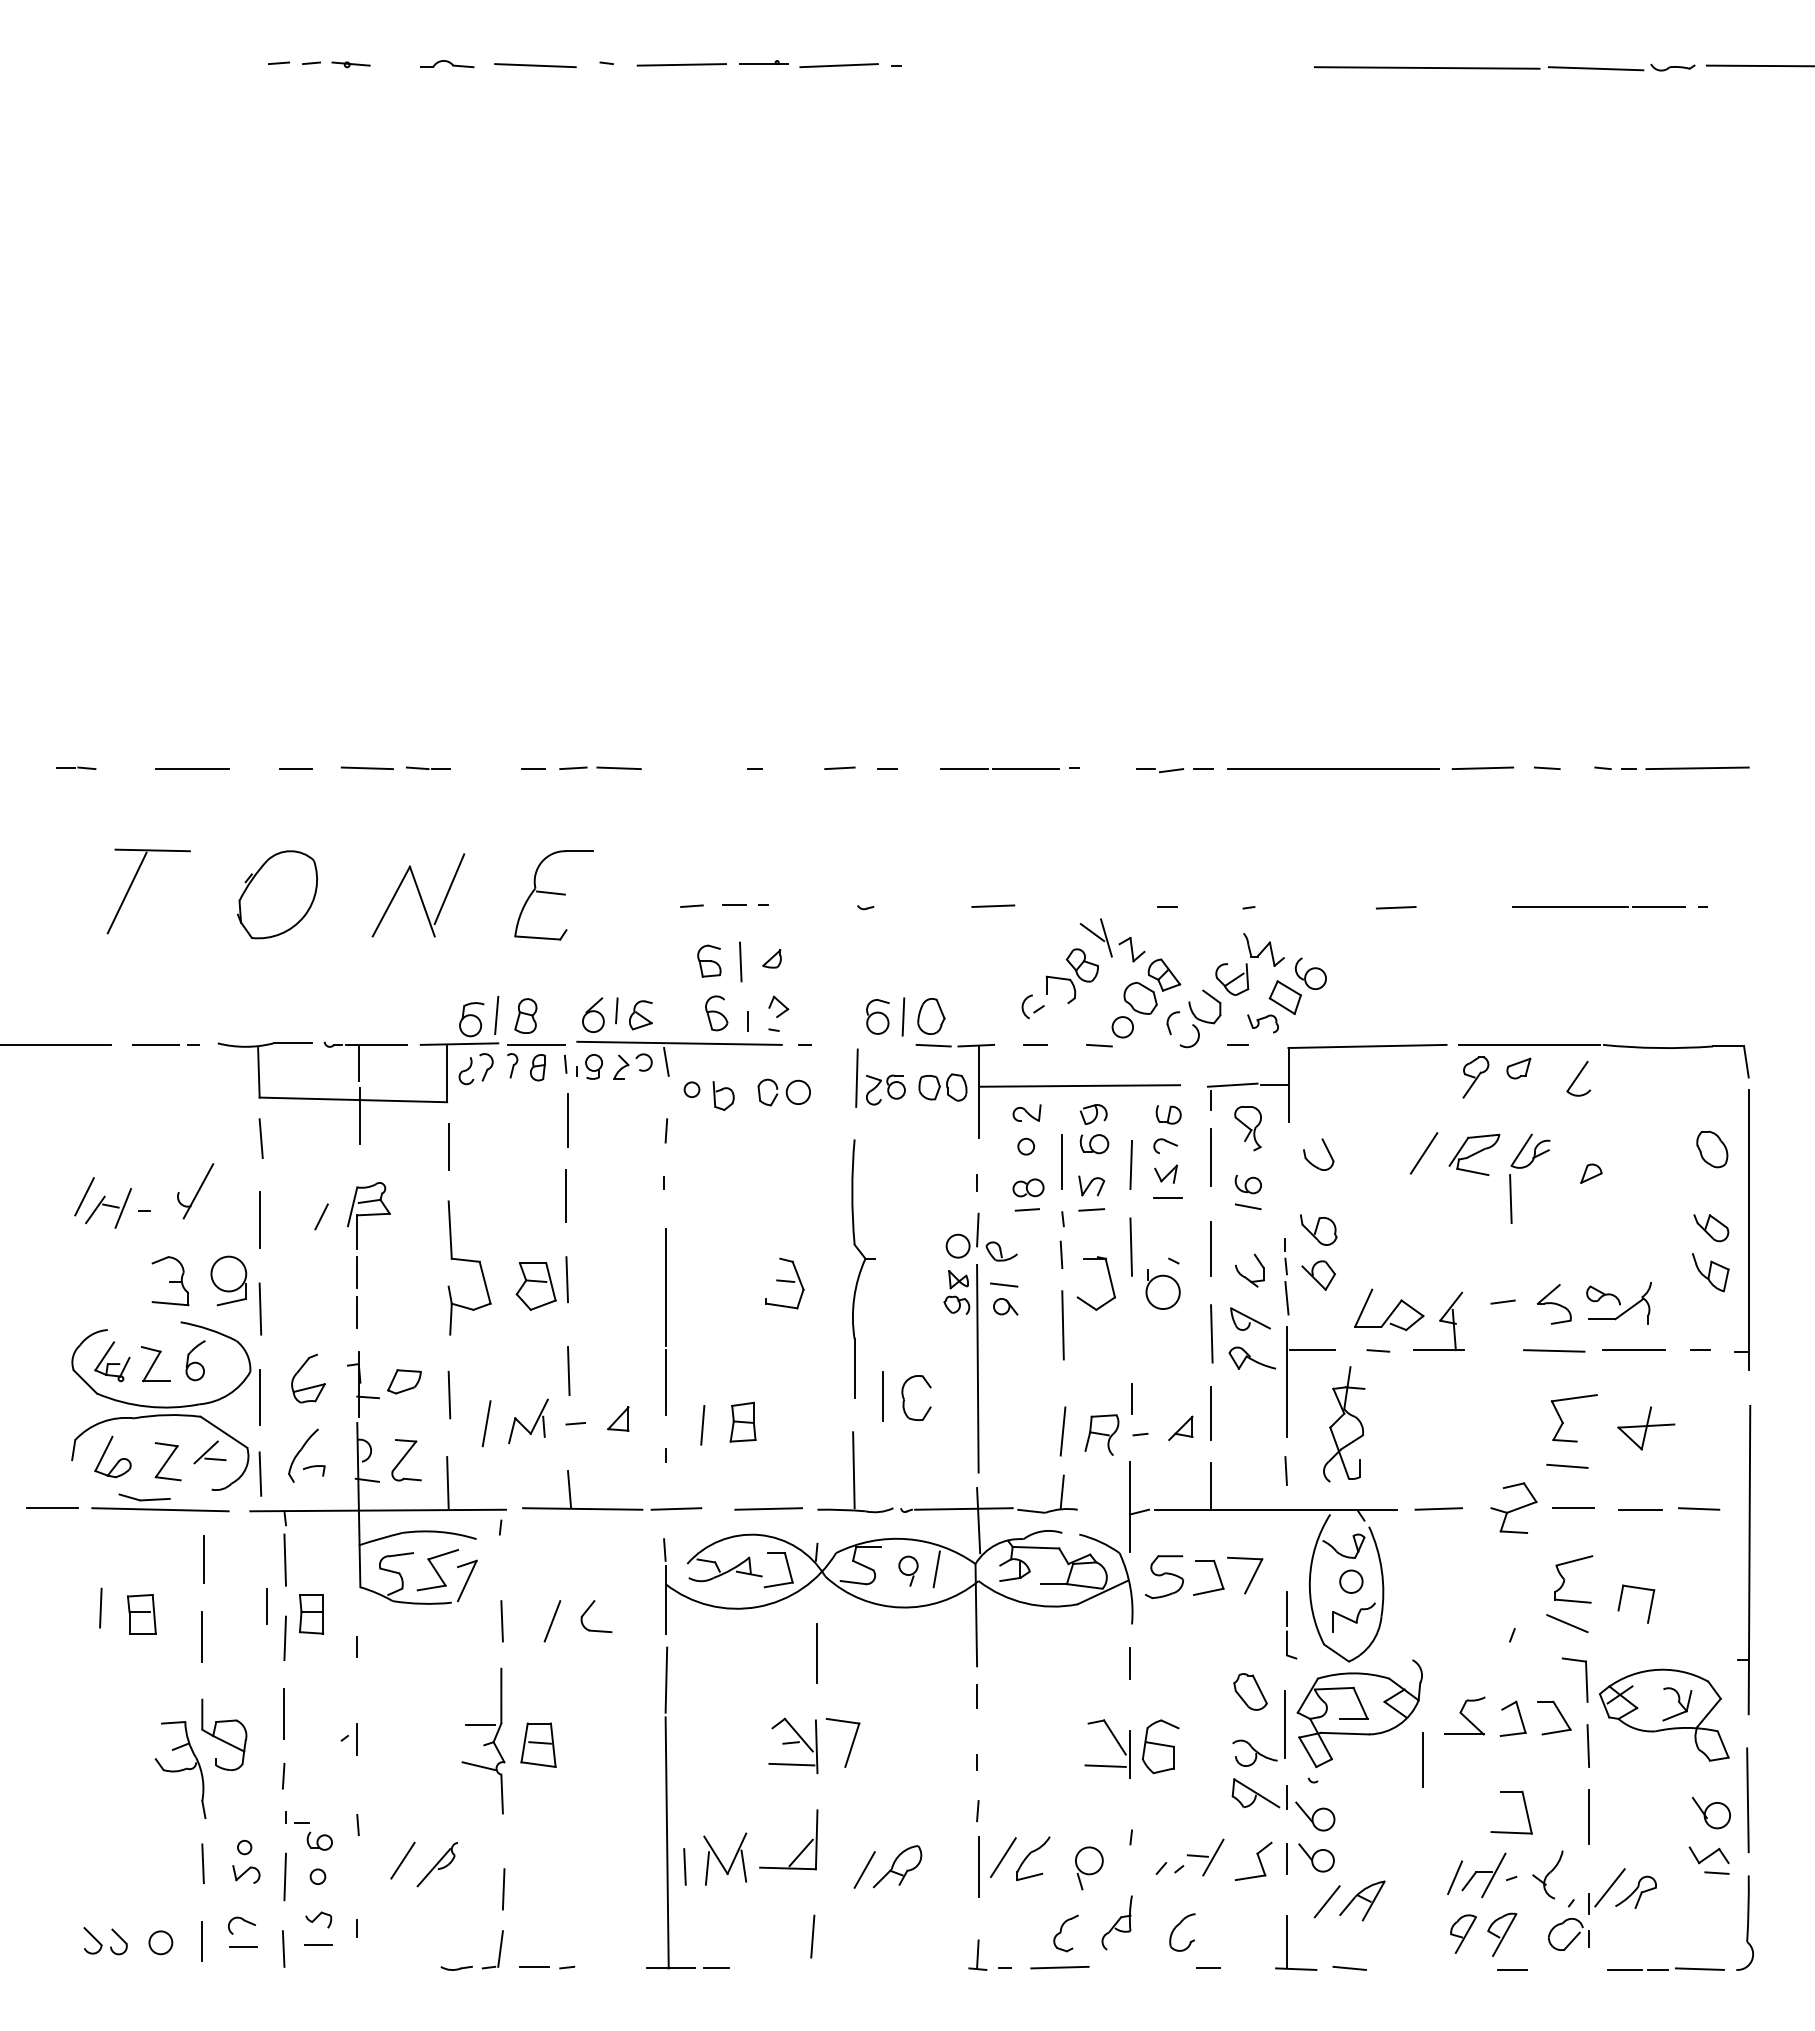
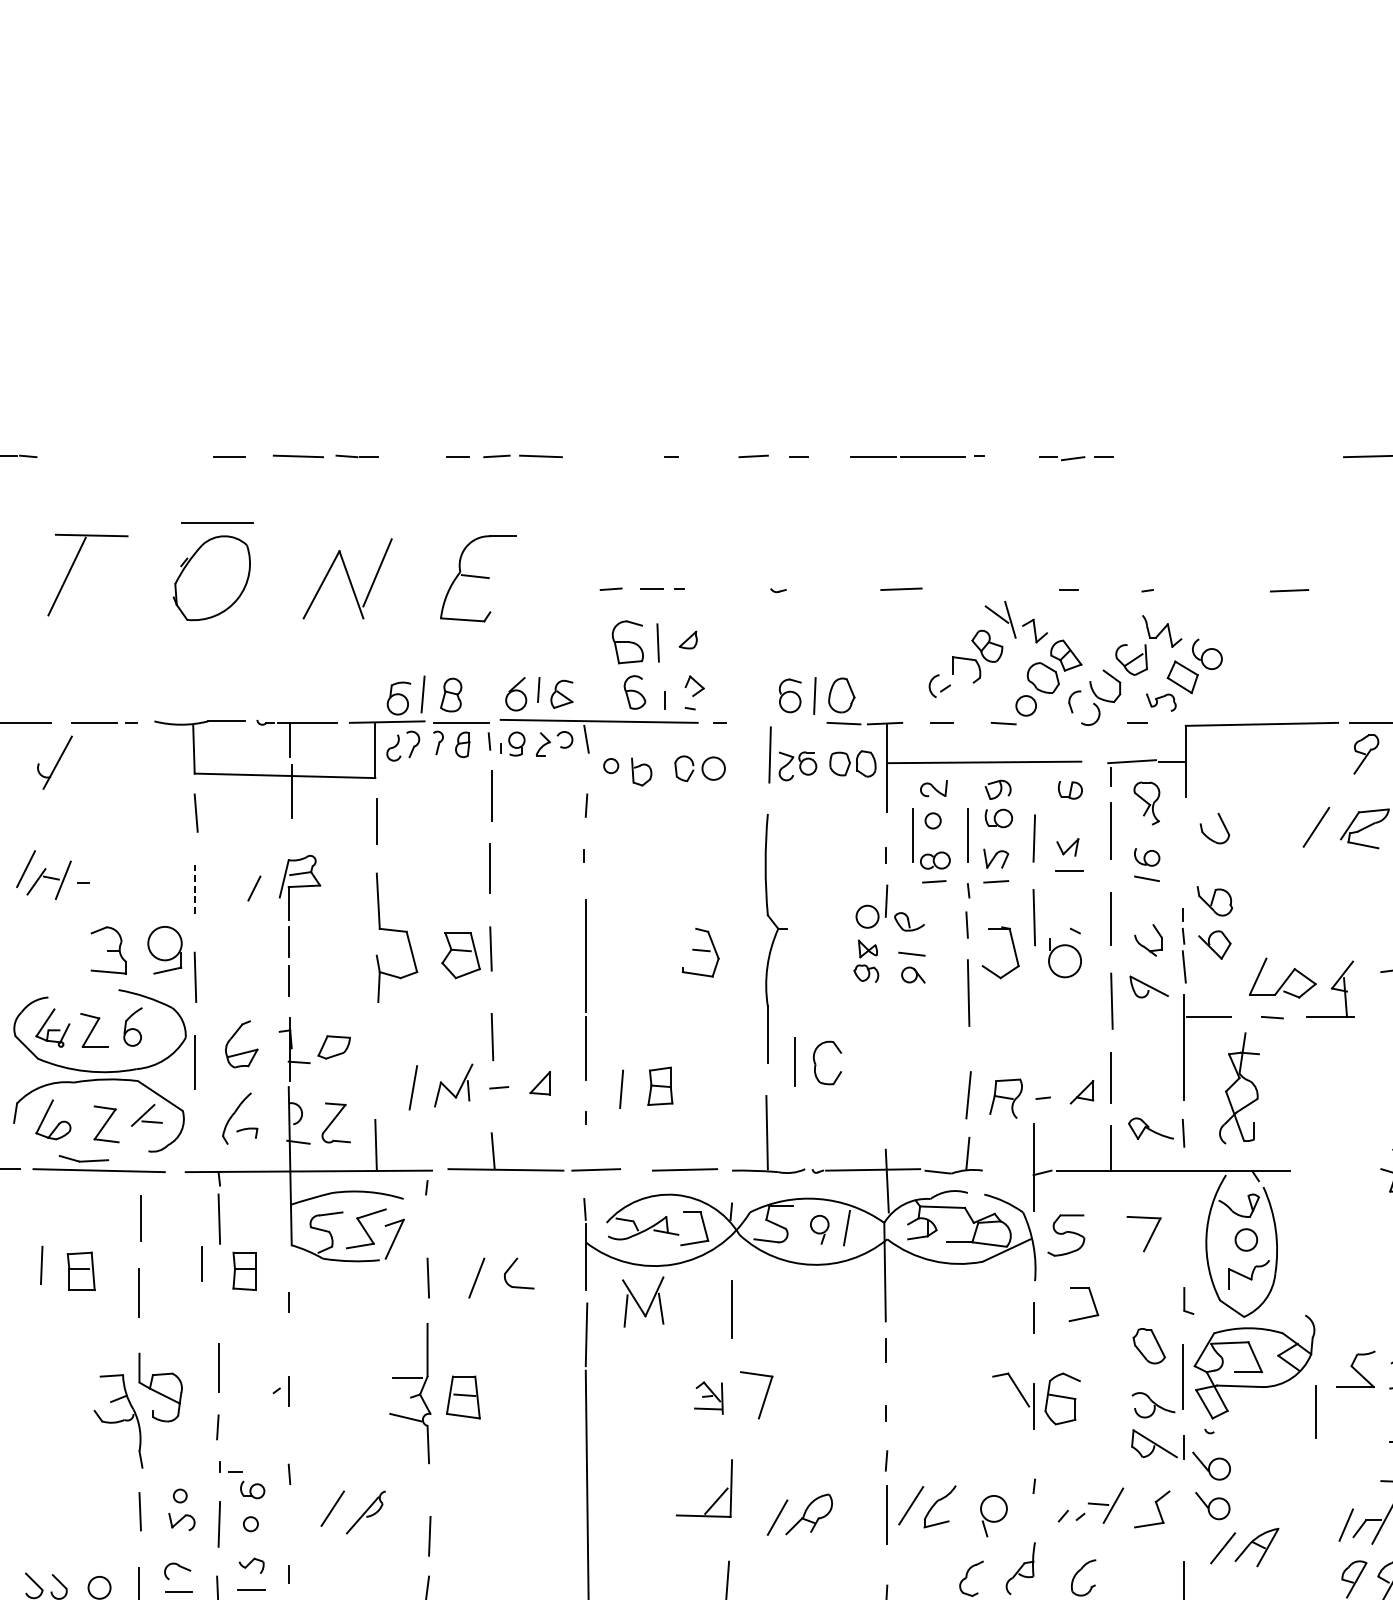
line: (192, 768) -> (217, 522), moved
line: (1333, 768) -> (1229, 456), removed
part: (709, 960) -> (628, 641), size x1.4
part: (1165, 1146) -> (1067, 820), removed
line: (1004, 1161) -> (912, 835), added
part: (195, 1191) -> (54, 762), moved
line: (259, 1220) -> (194, 892), solid -> dashed
part: (1252, 1357) -> (1151, 1128), moved
line: (977, 1368) -> (886, 1034), removed
line: (449, 1394) -> (377, 1059), removed
line: (1132, 1398) -> (1035, 1063), removed
line: (260, 1473) -> (195, 1135), removed
line: (1438, 1508) -> (1330, 1169), removed
part: (1217, 1574) -> (1092, 1301), moved
line: (1286, 1608) -> (1183, 1265), removed
line: (285, 1638) -> (219, 1294), removed
part: (793, 1745) -> (708, 1397), size x0.6
line: (1105, 1765) -> (1009, 1417), removed
part: (725, 1858) -> (643, 1301), moved
line: (1286, 1858) -> (1183, 1506), removed
line: (684, 1866) -> (603, 1514), removed

